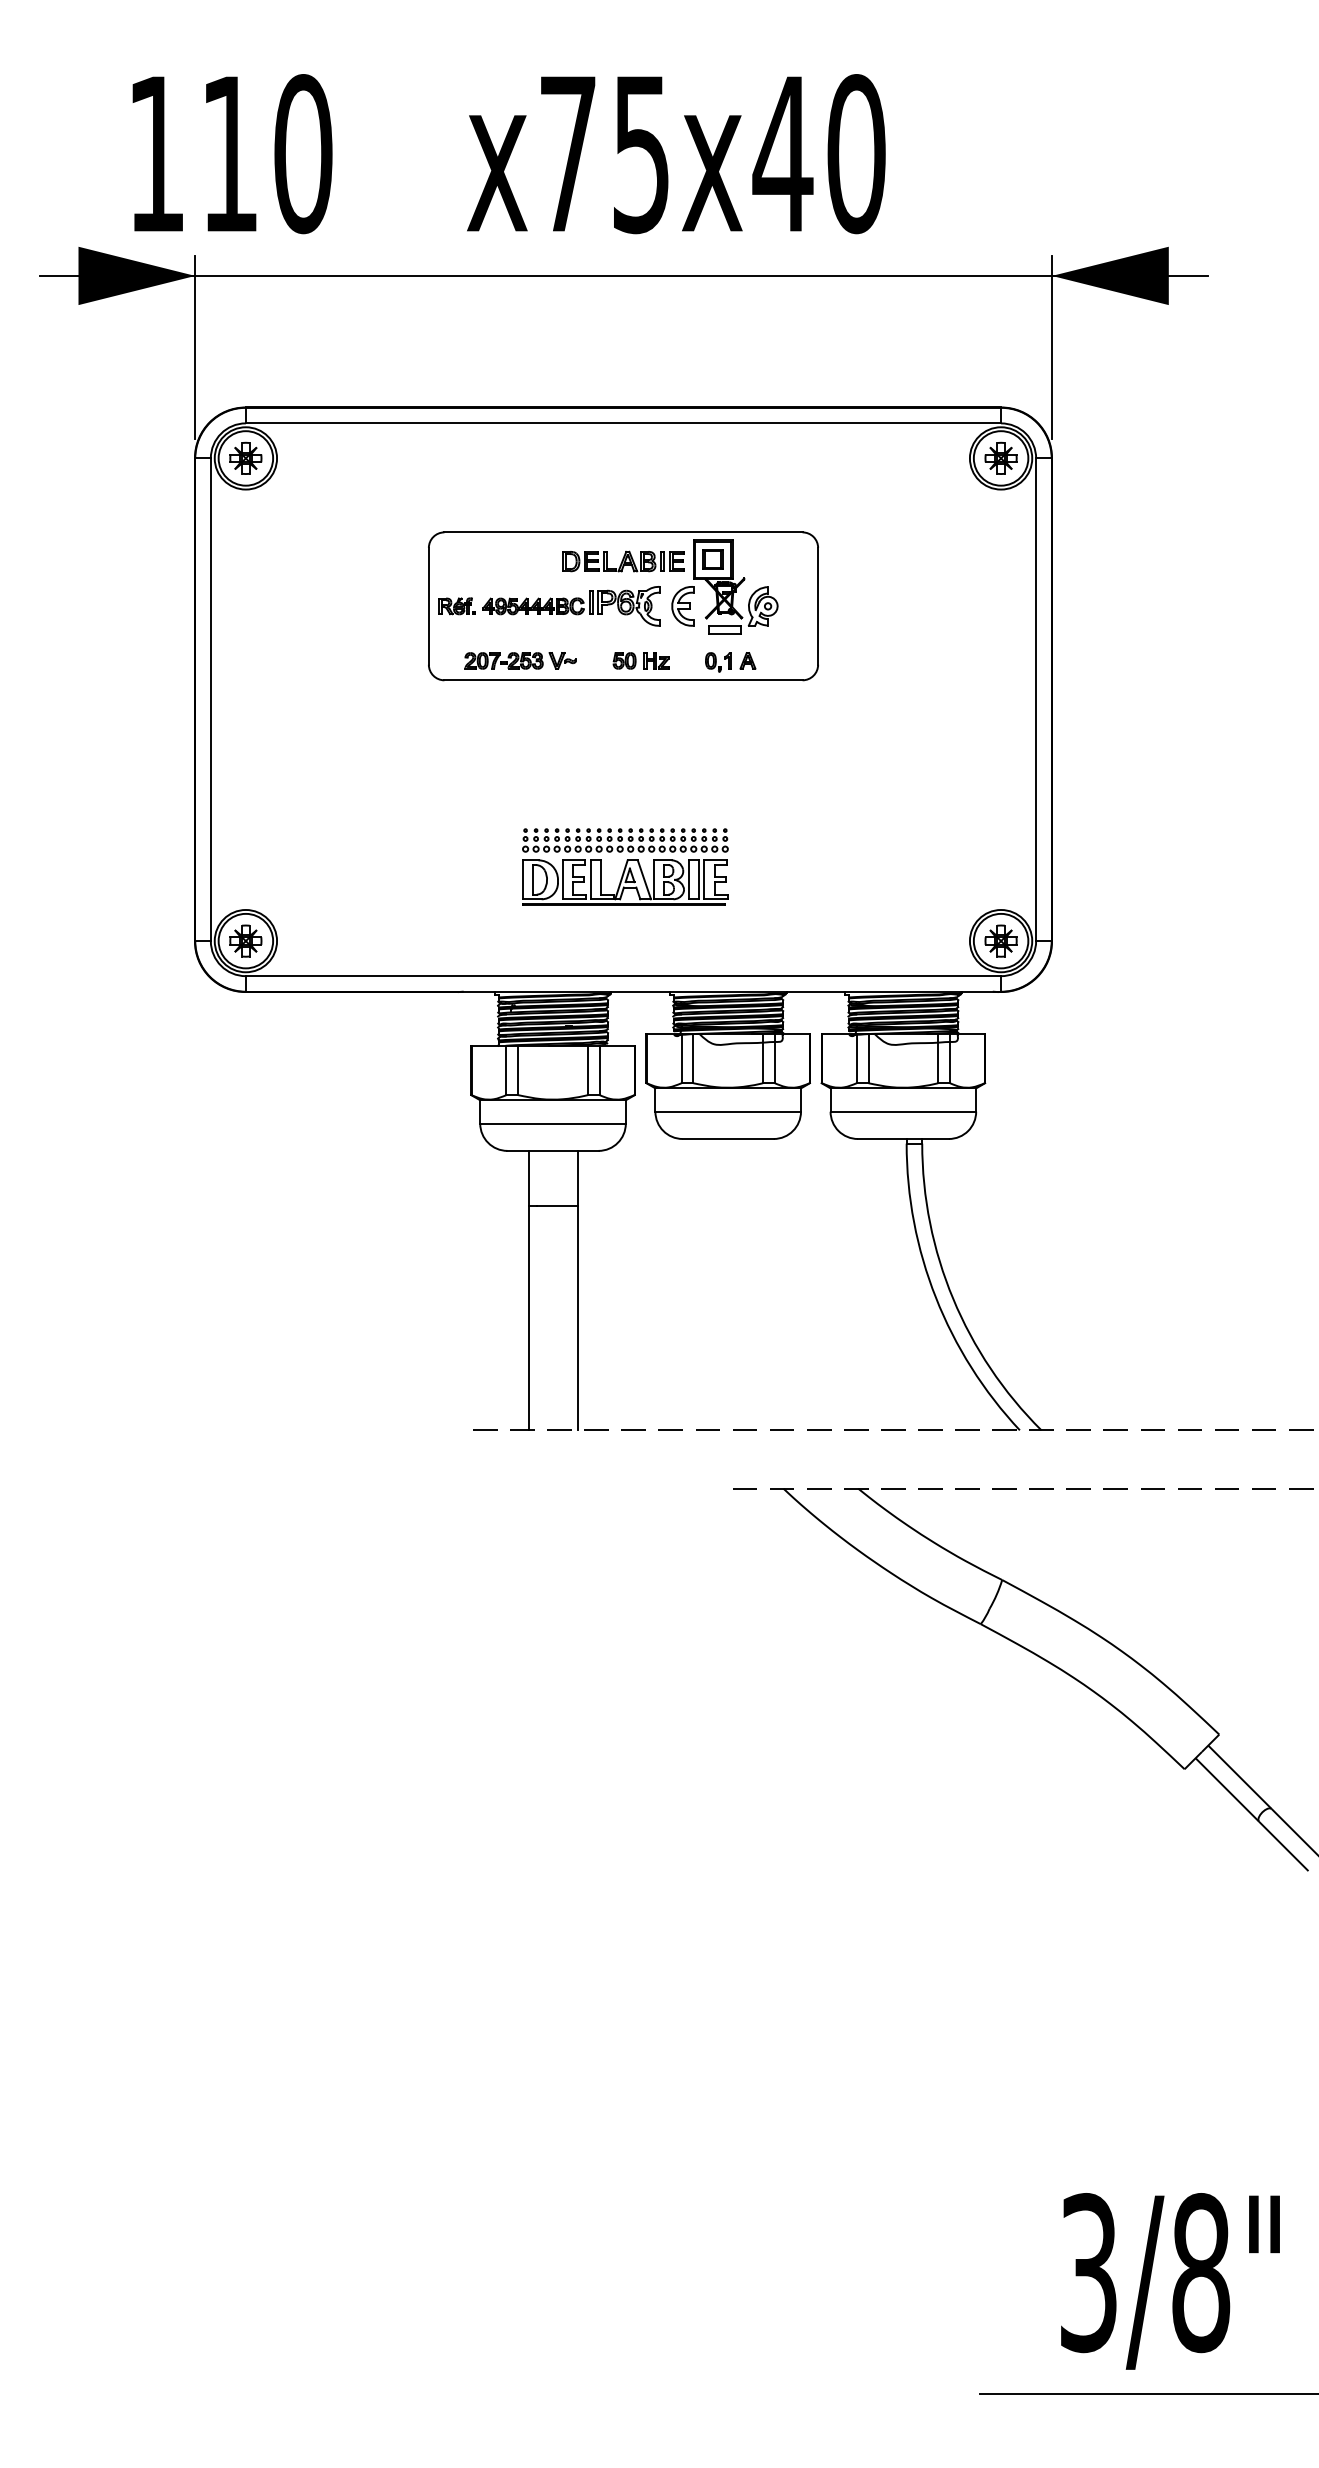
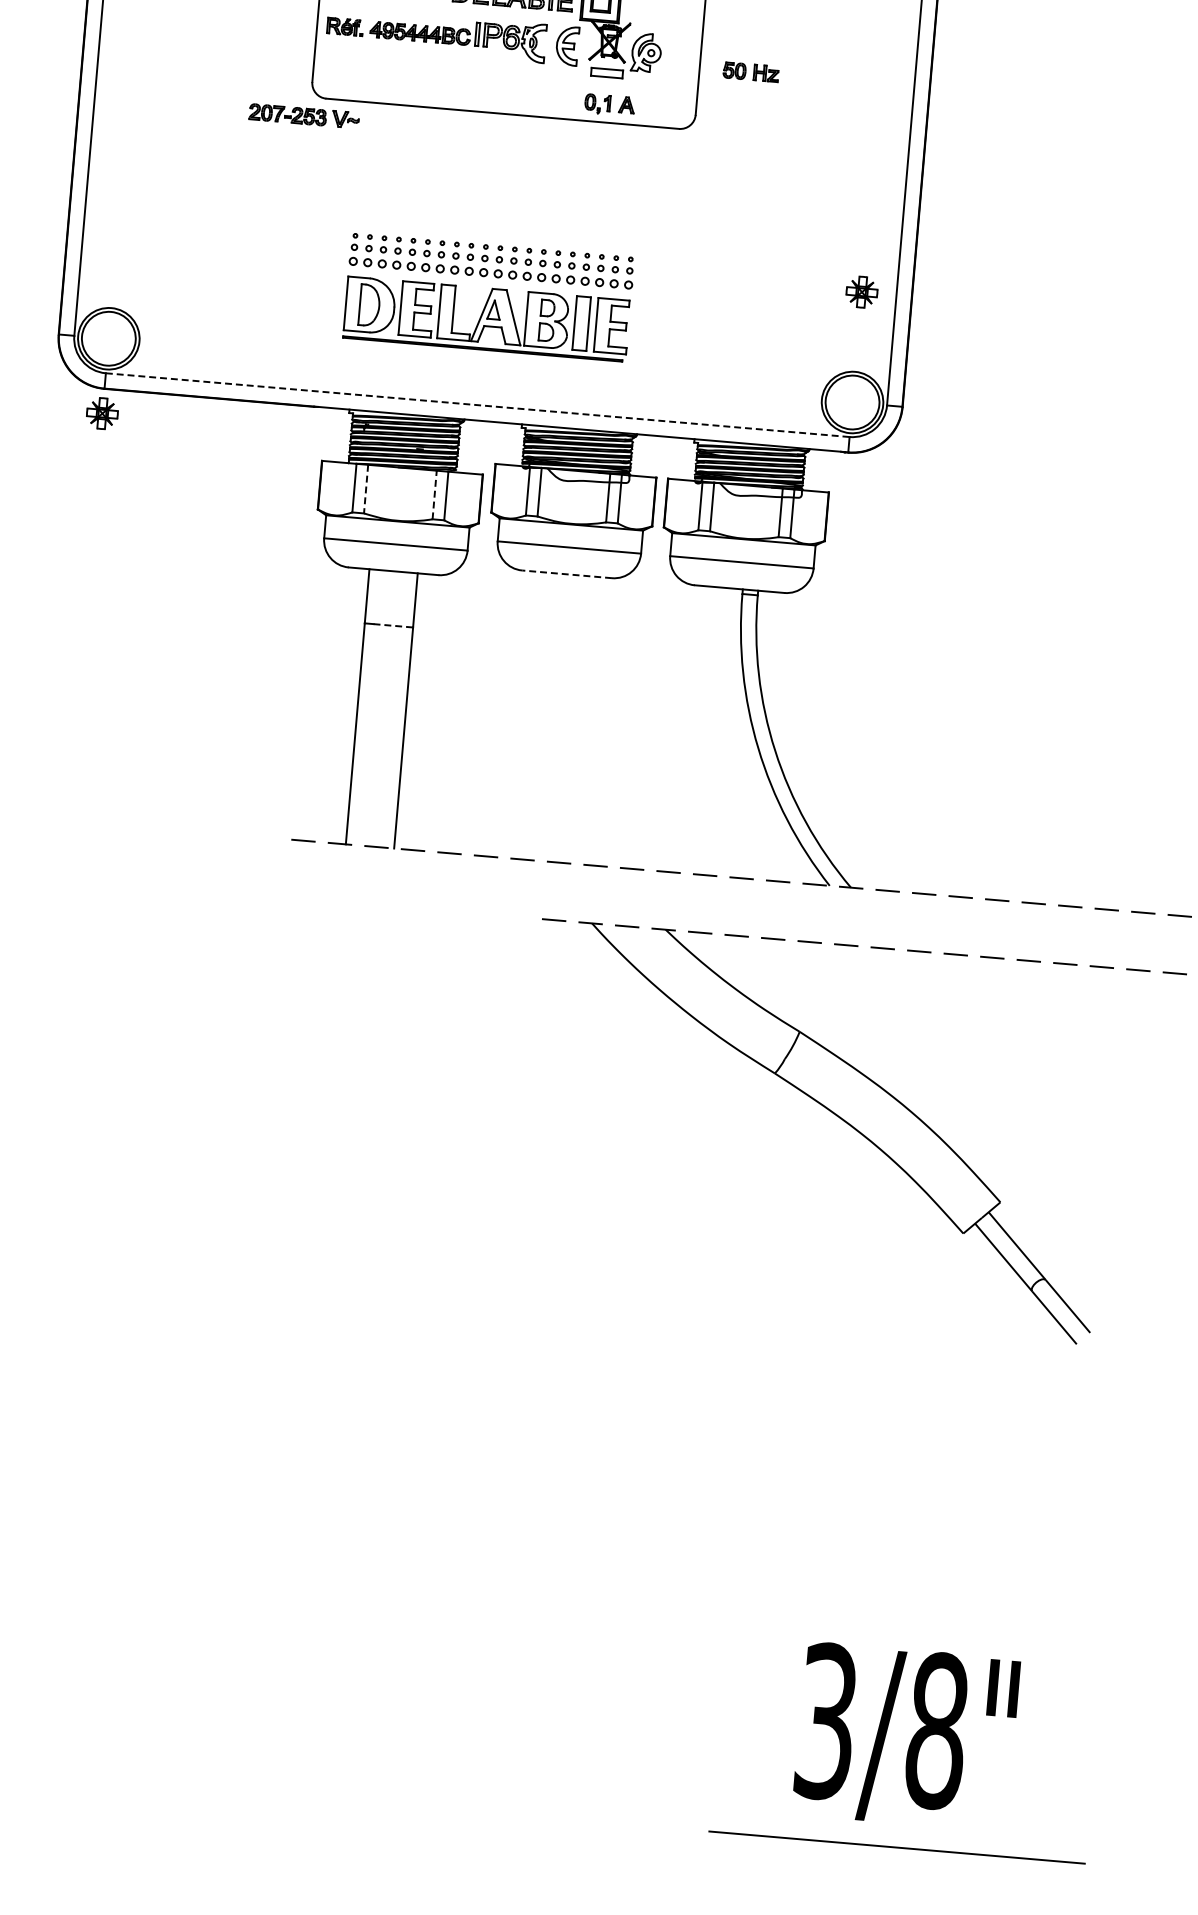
part: (520, 660) -> (304, 115), moved
part: (640, 660) -> (750, 71), moved
part: (625, 866) -> (488, 297), size x1.4
part: (245, 940) -> (102, 412), moved
part: (1000, 940) -> (861, 291), moved
line: (623, 976) -> (477, 405), solid -> dashed
line: (518, 1070) -> (366, 489), solid -> dashed
line: (587, 1070) -> (434, 495), solid -> dashed
line: (728, 1139) -> (567, 574), solid -> dashed
line: (557, 1205) -> (393, 625), solid -> dashed

